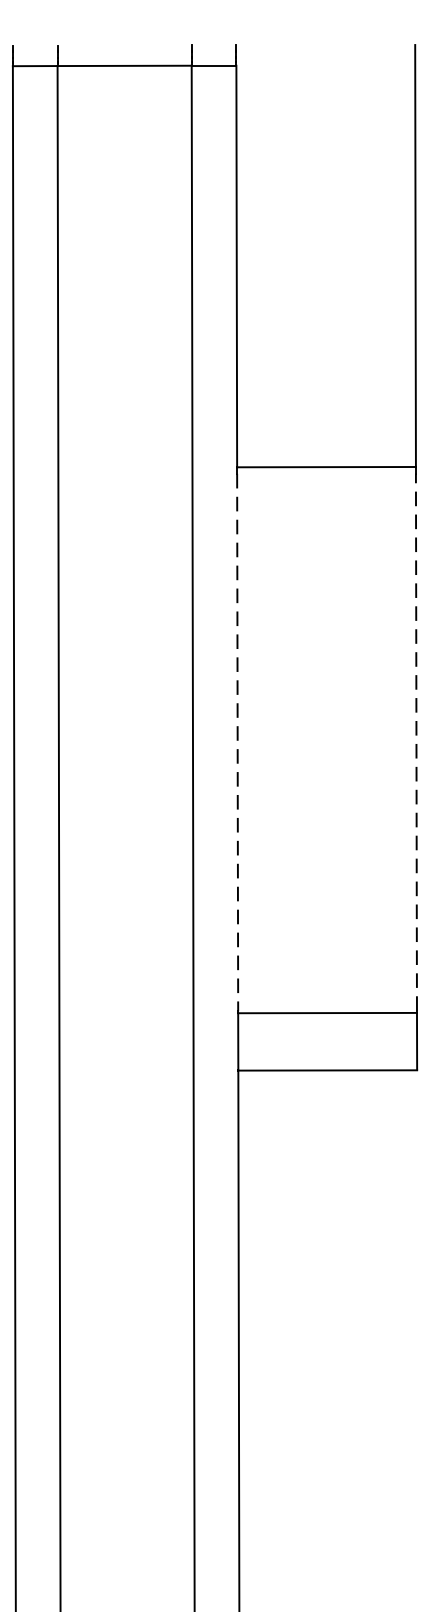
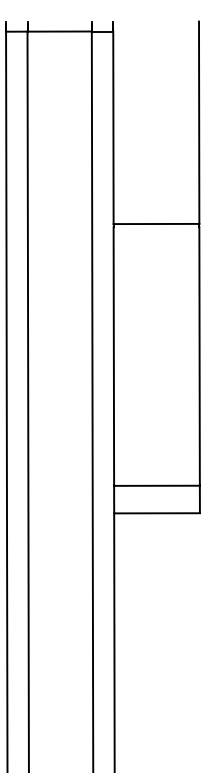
line: (416, 741) -> (199, 355), dashed -> solid
line: (236, 743) -> (113, 356), dashed -> solid

